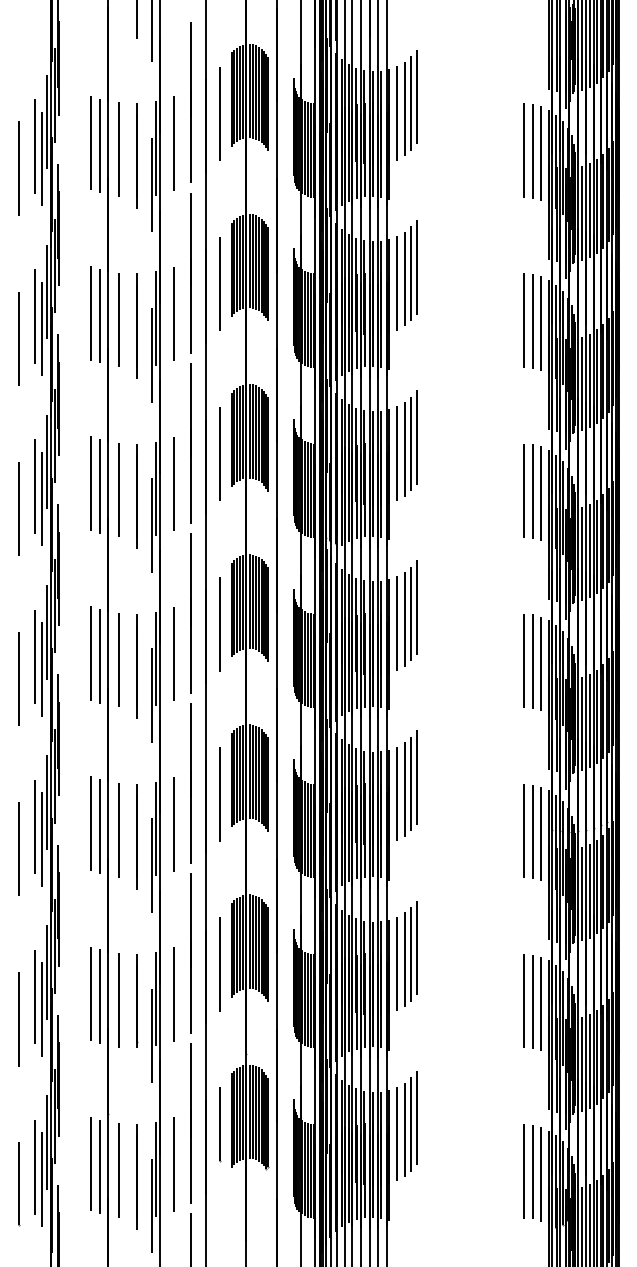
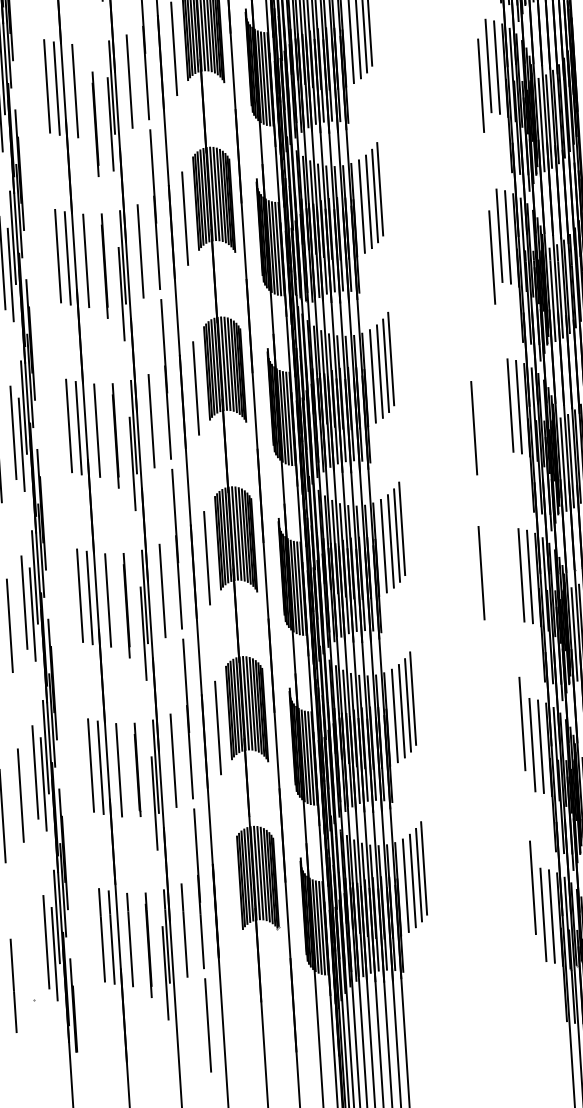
line: (523, 320) -> (480, 85), moved
line: (136, 325) -> (95, 123), moved
line: (523, 490) -> (491, 257), moved
line: (523, 660) -> (473, 427), moved
line: (523, 830) -> (480, 572), moved
line: (523, 1000) -> (521, 723), moved
line: (220, 1124) -> (228, 887), removed
line: (523, 1171) -> (532, 887), moved
line: (18, 1183) -> (31, 959), removed

